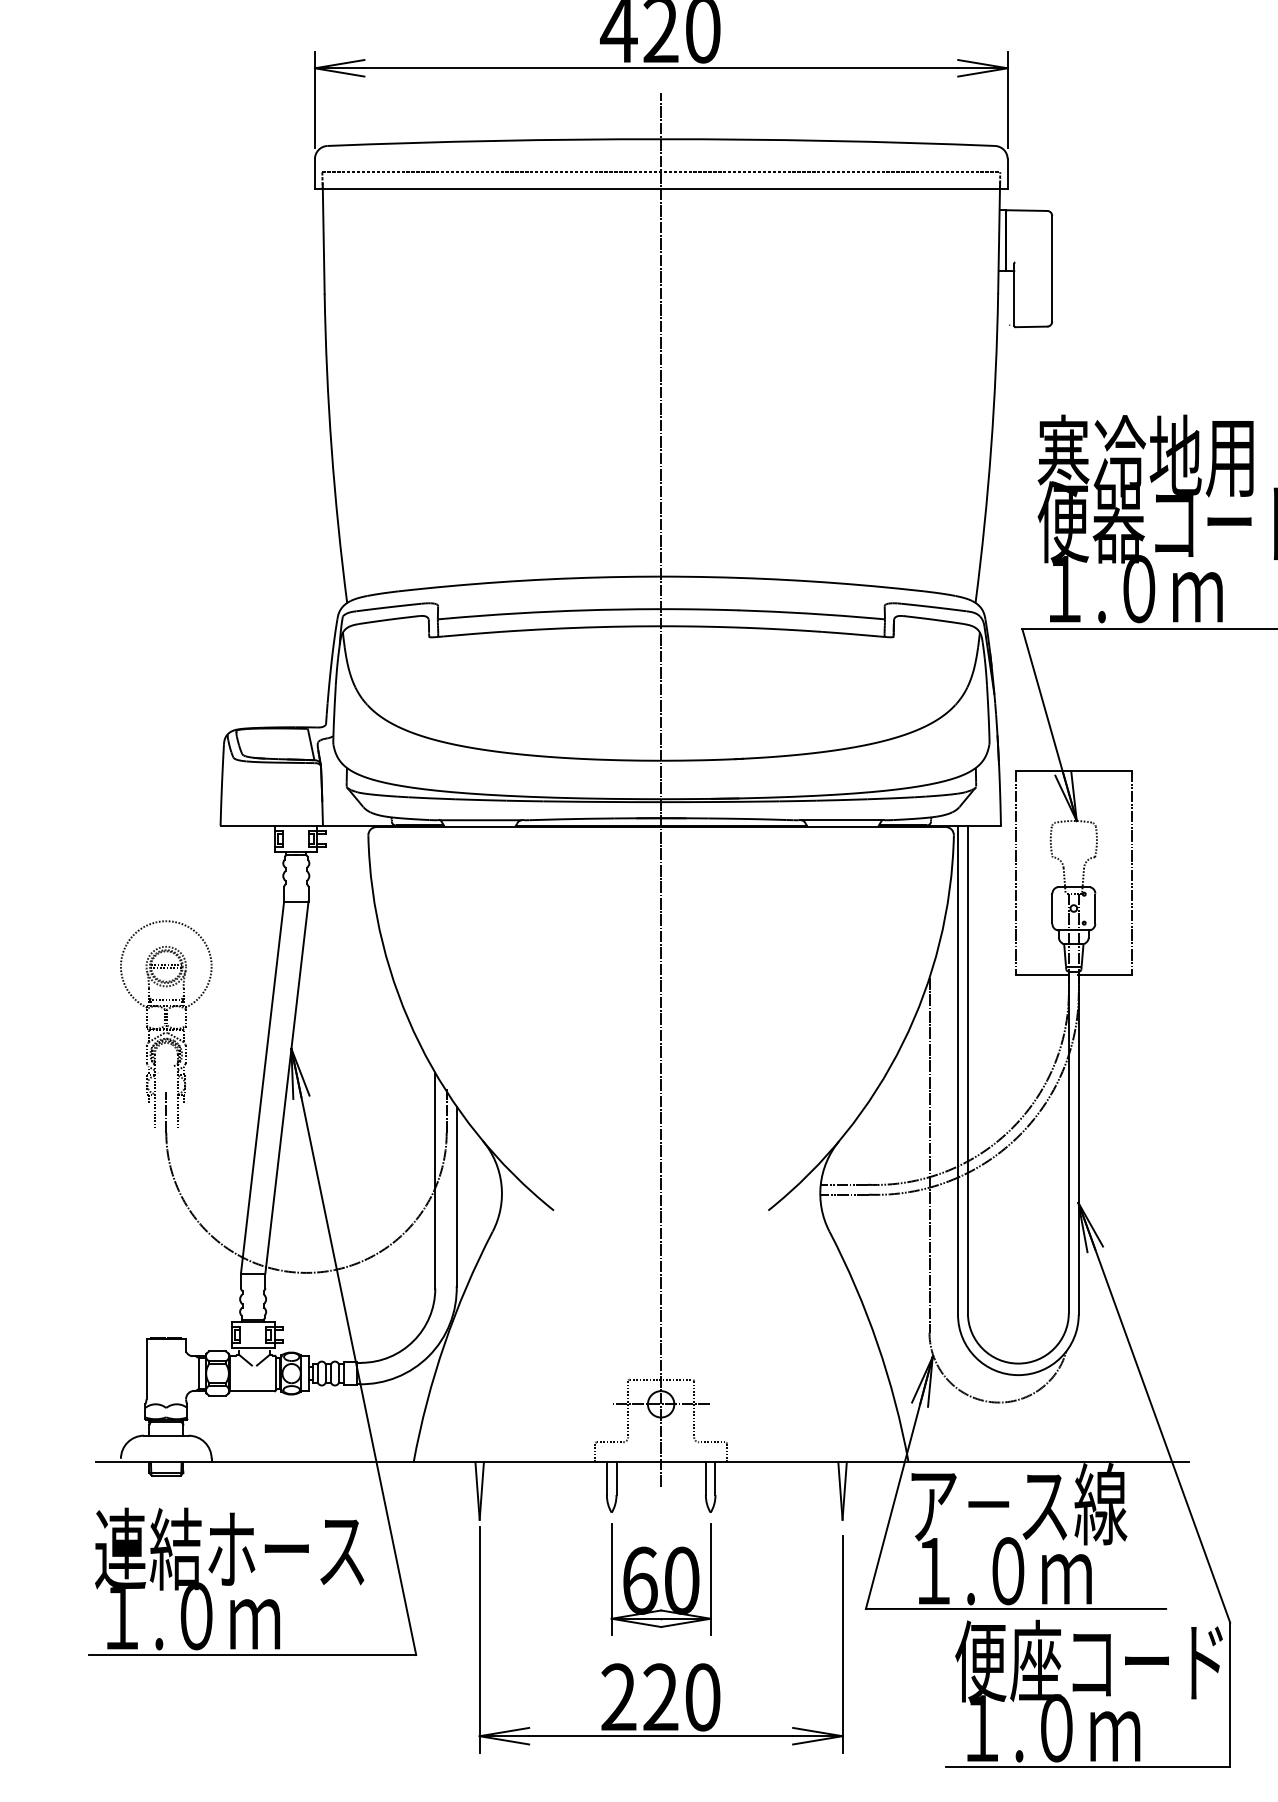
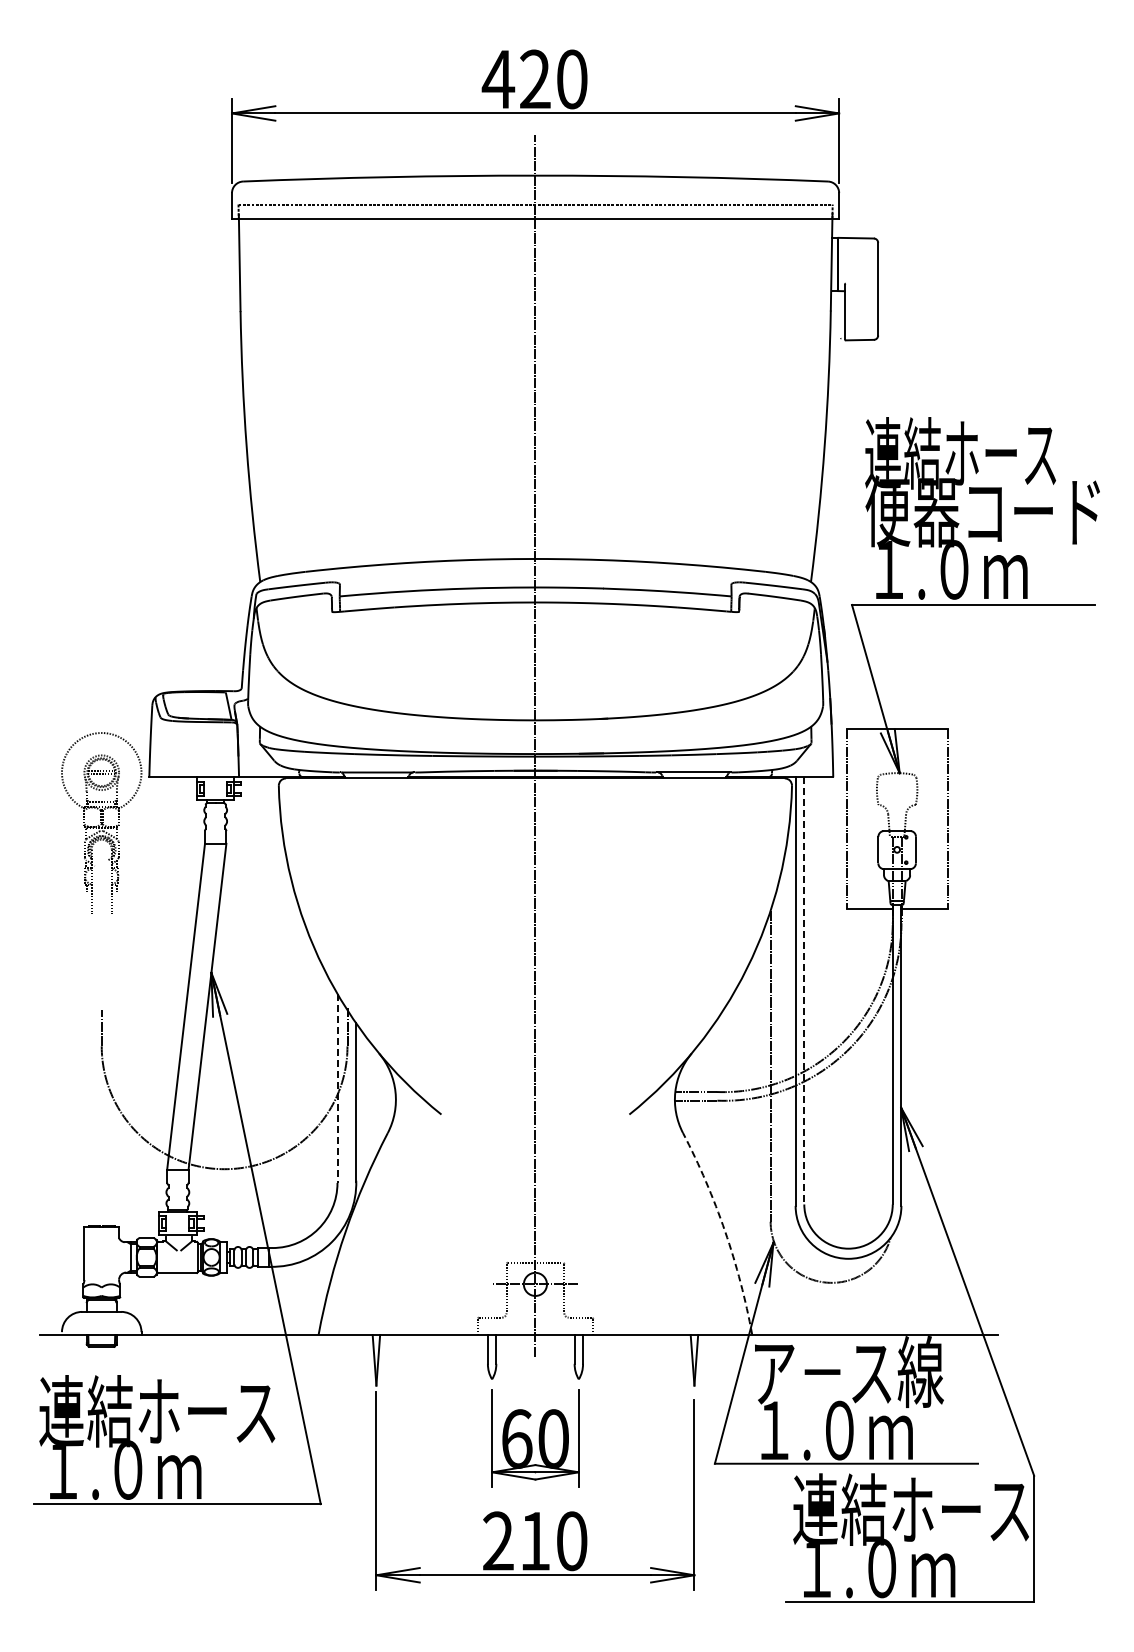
text: (1146, 456) -> (960, 453), 寒冷地用 -> 連結ホース
part: (166, 1023) -> (101, 822), moved
line: (968, 1068) -> (804, 990), solid -> dashed
line: (435, 1180) -> (337, 1088), solid -> dashed
arc: (878, 1343) -> (725, 1231), solid -> dashed
text: (1089, 1661) -> (910, 1509), 便座コード -> 連結ホース
text: (660, 1696) -> (534, 1540), 220 -> 210

